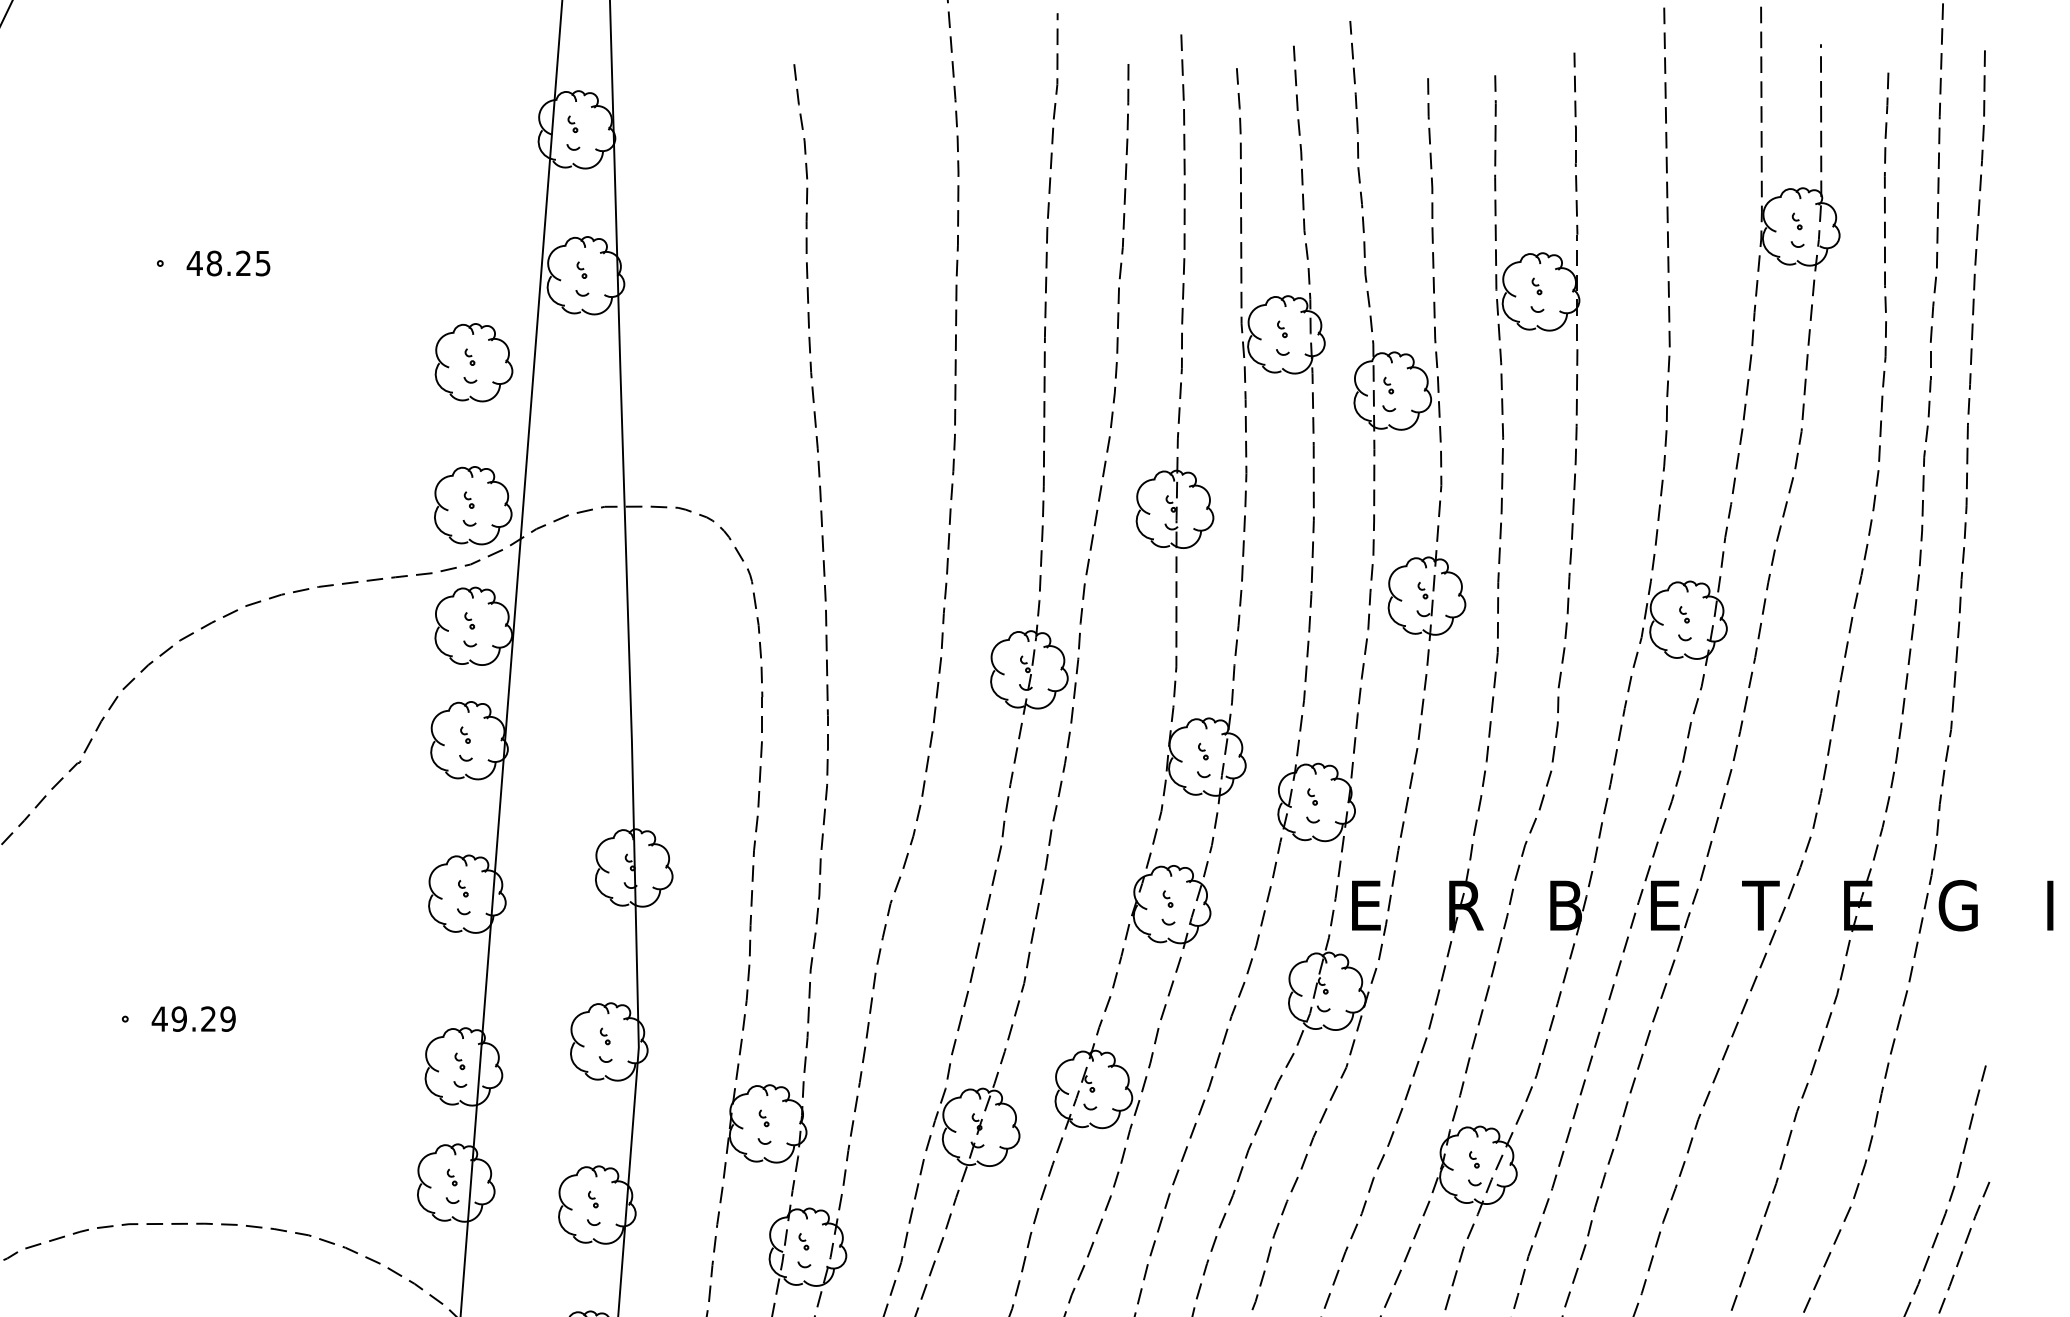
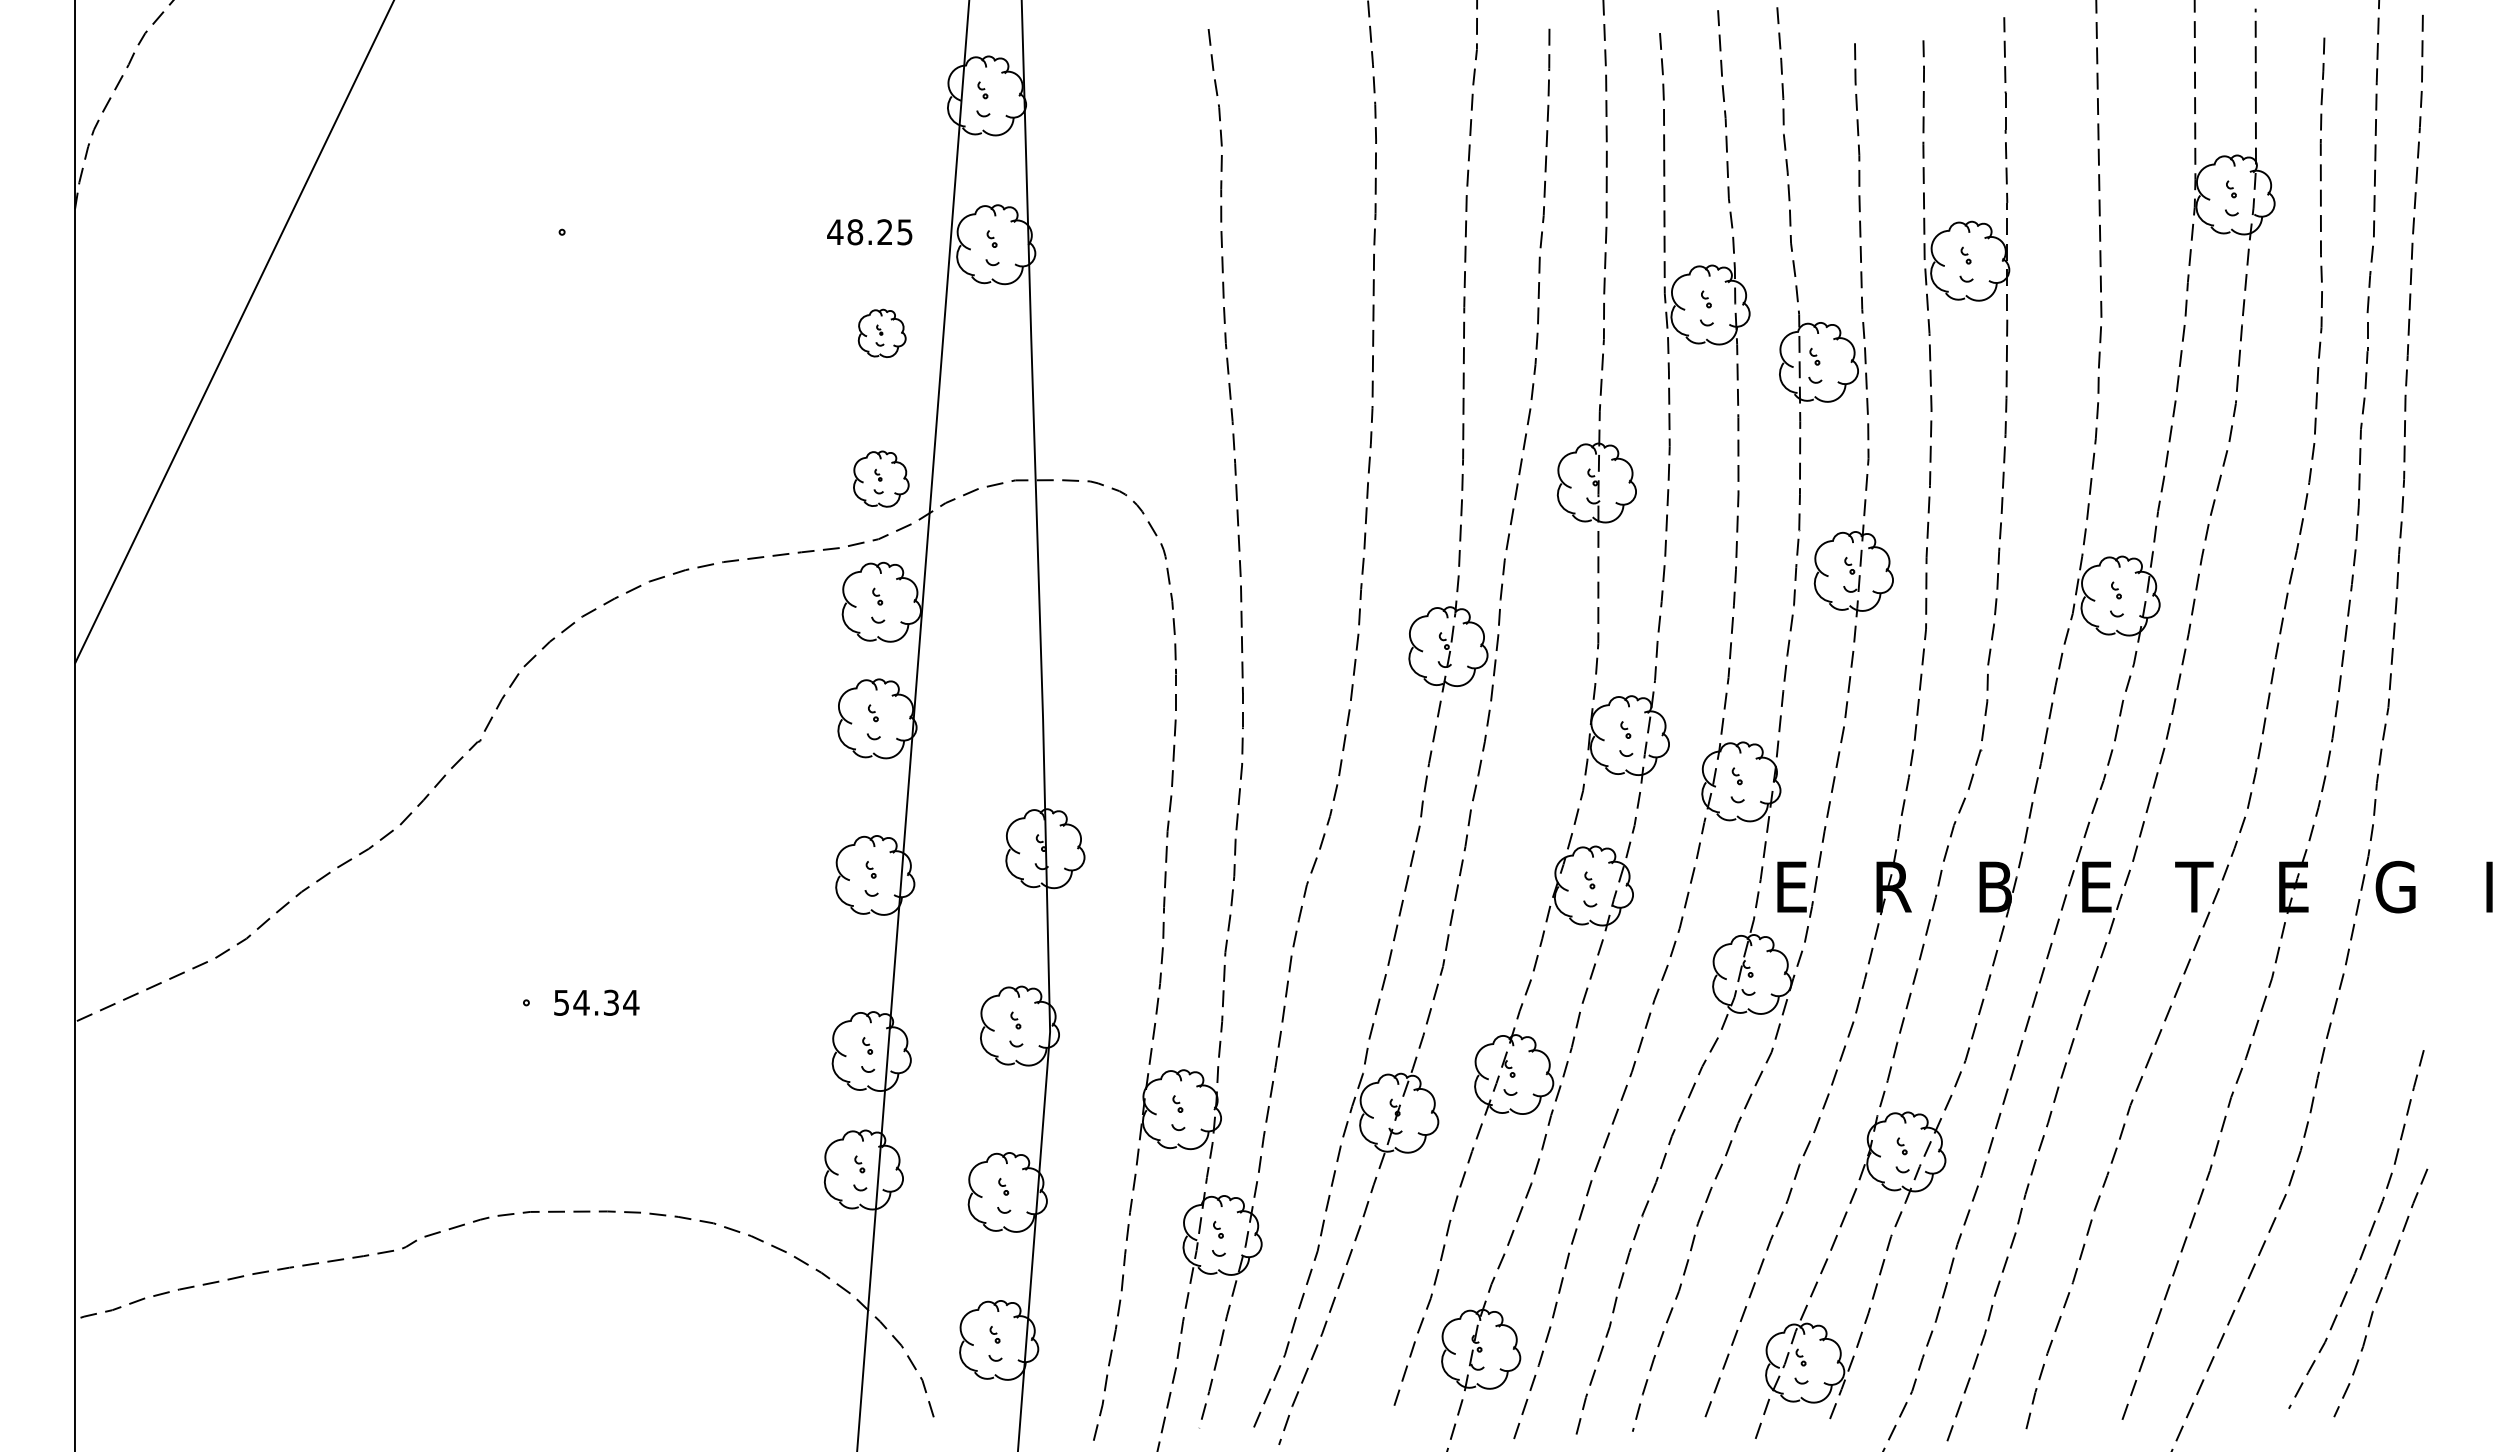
text: (228, 263) -> (869, 232), moved
part: (474, 362) -> (882, 333), size x0.6
part: (473, 504) -> (881, 478), size x0.7
text: (194, 1018) -> (596, 1002), 49.29 -> 54.34

